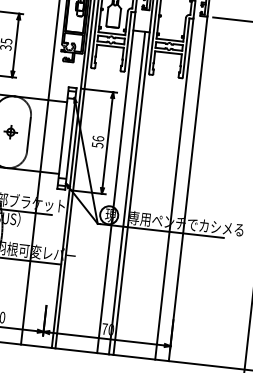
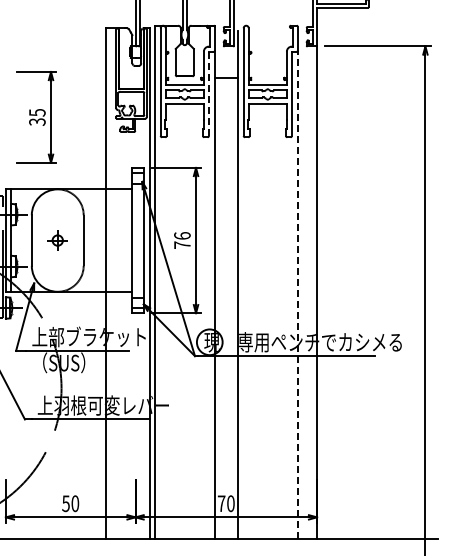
line: (127, 41) -> (208, 94), solid -> dashed
text: (97, 145) -> (182, 245), 56 -> 76
line: (174, 188) -> (297, 294), solid -> dashed
line: (127, 192) -> (231, 307), removed

